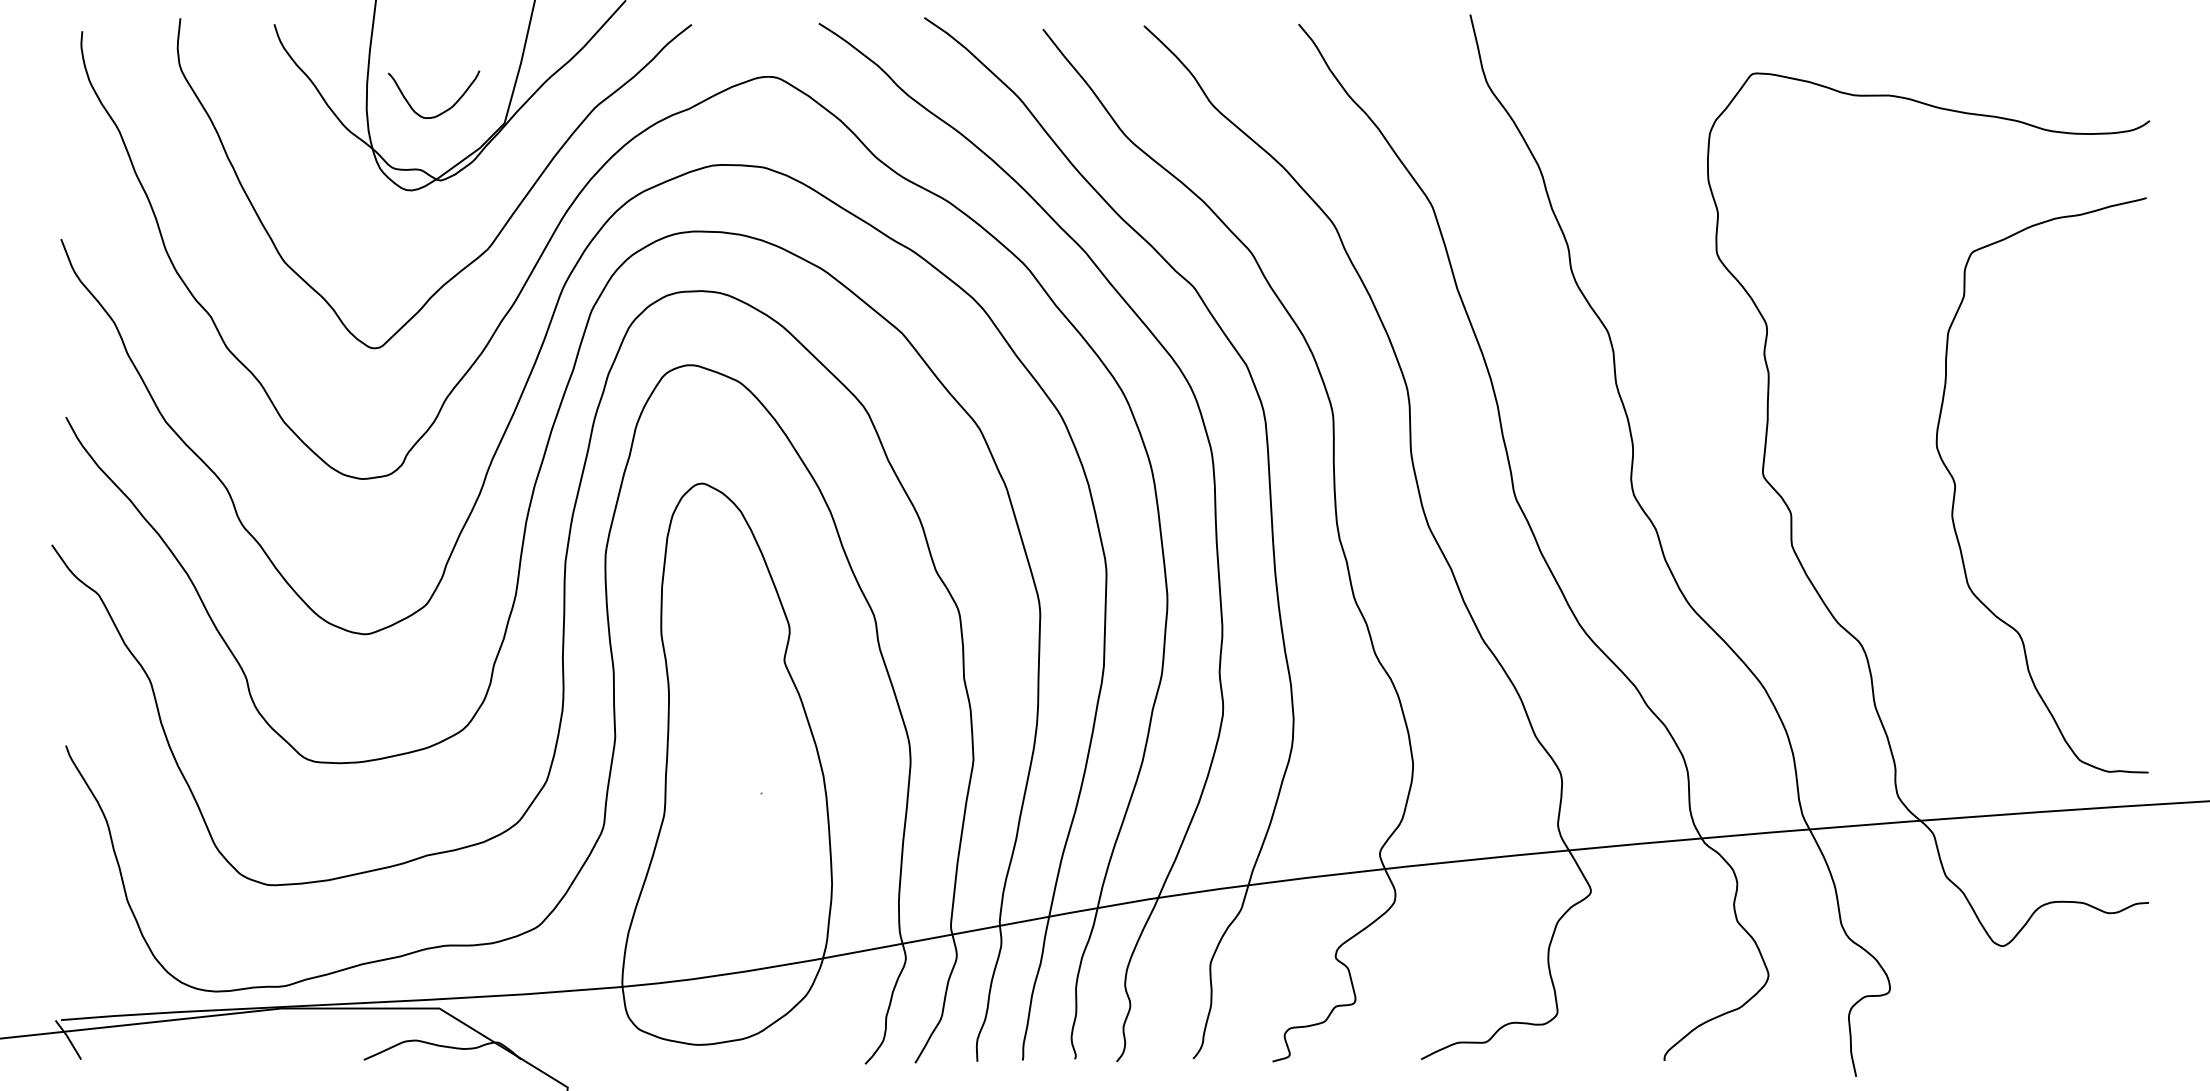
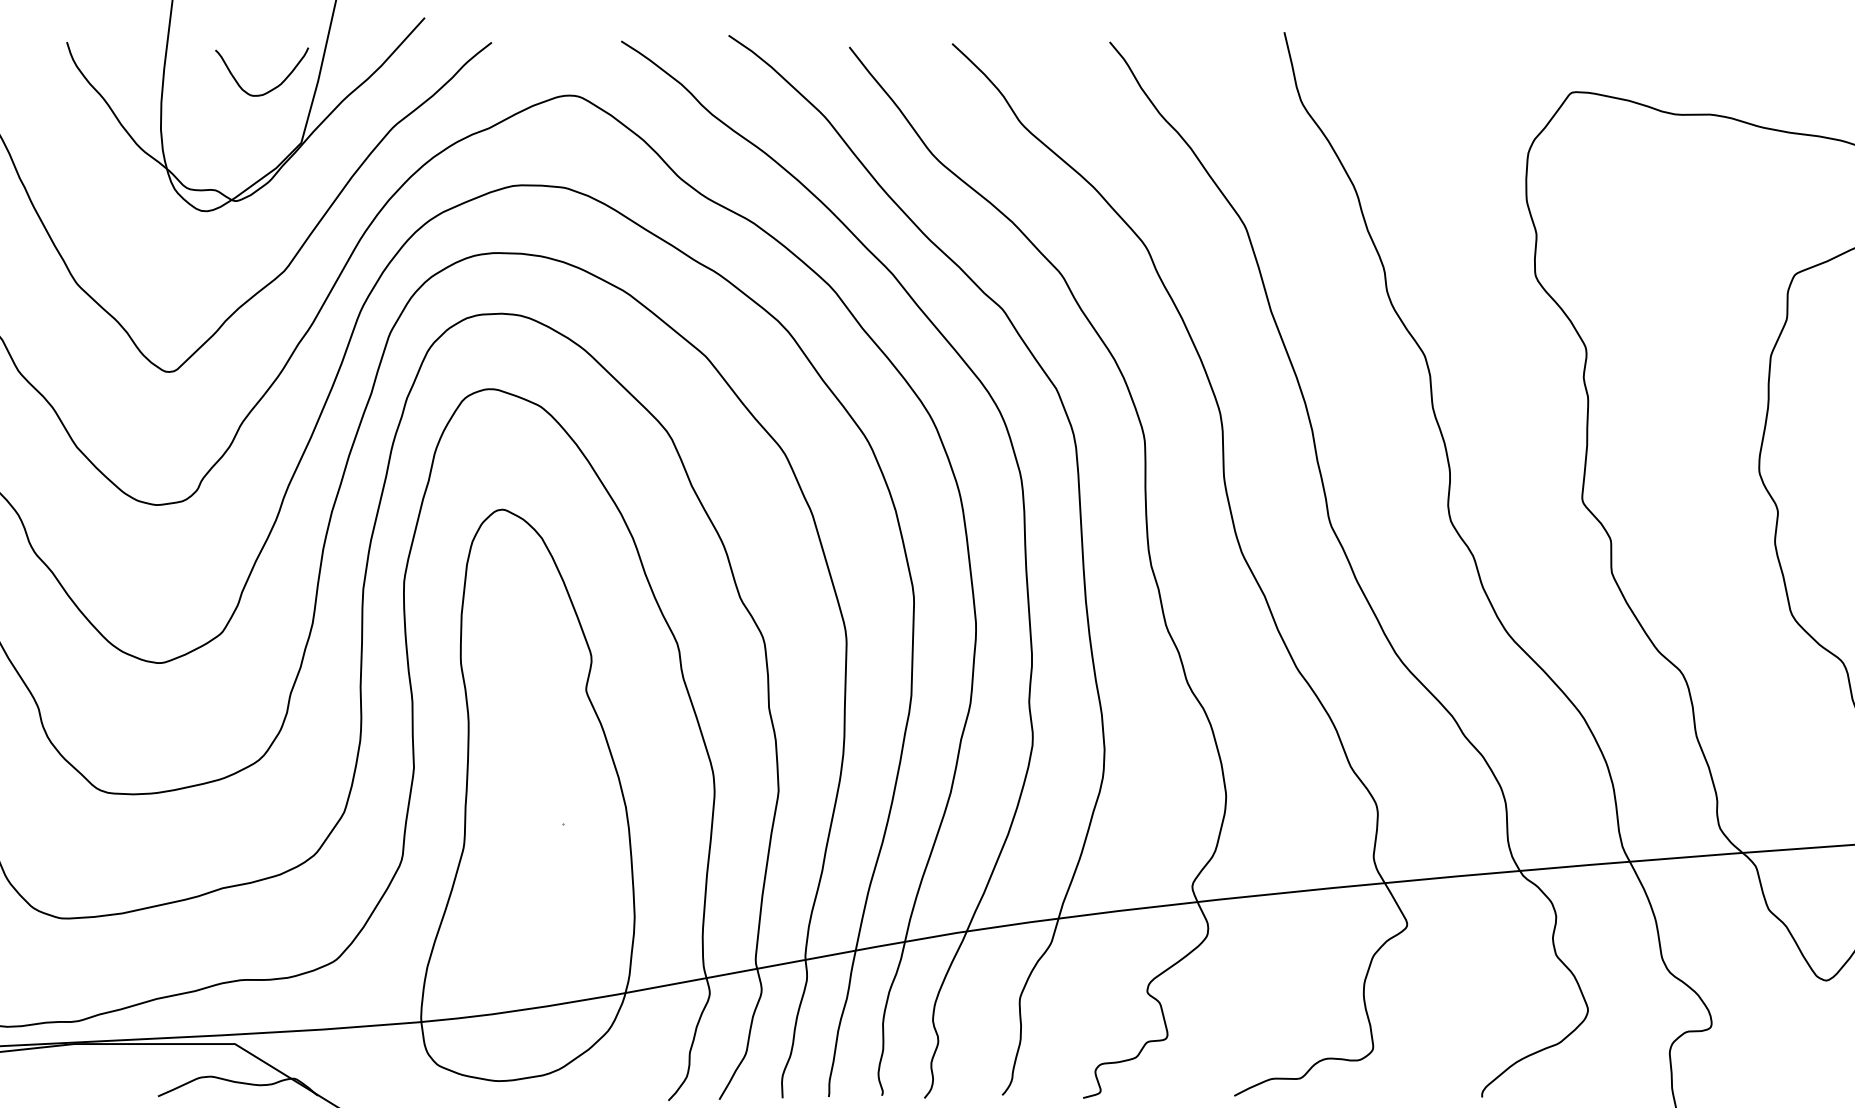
curve: (444, 110) -> (272, 88), moved

